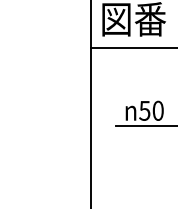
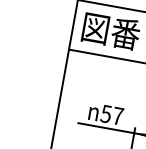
text: (157, 110) -> (117, 115), 50 -> 57

